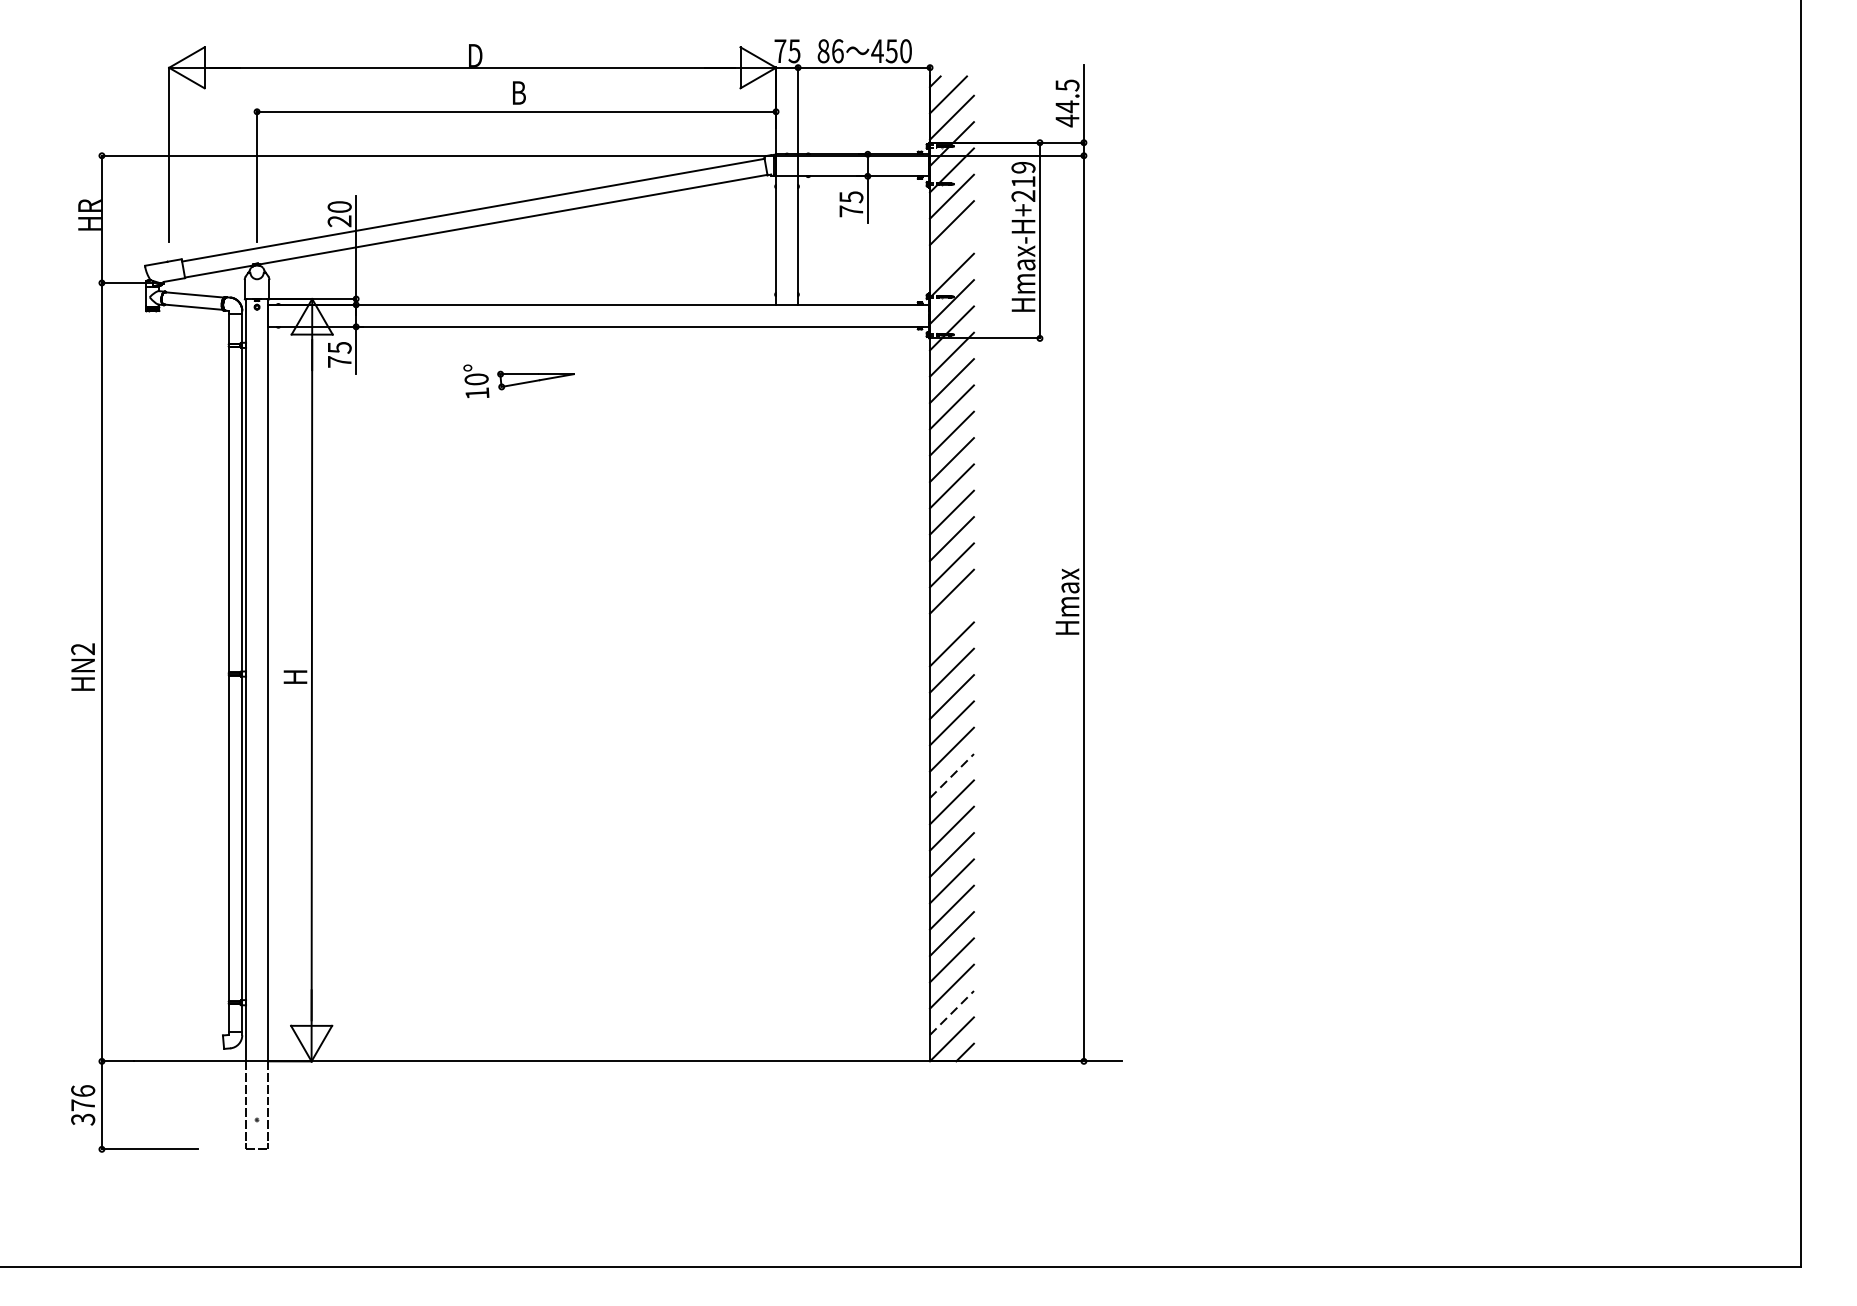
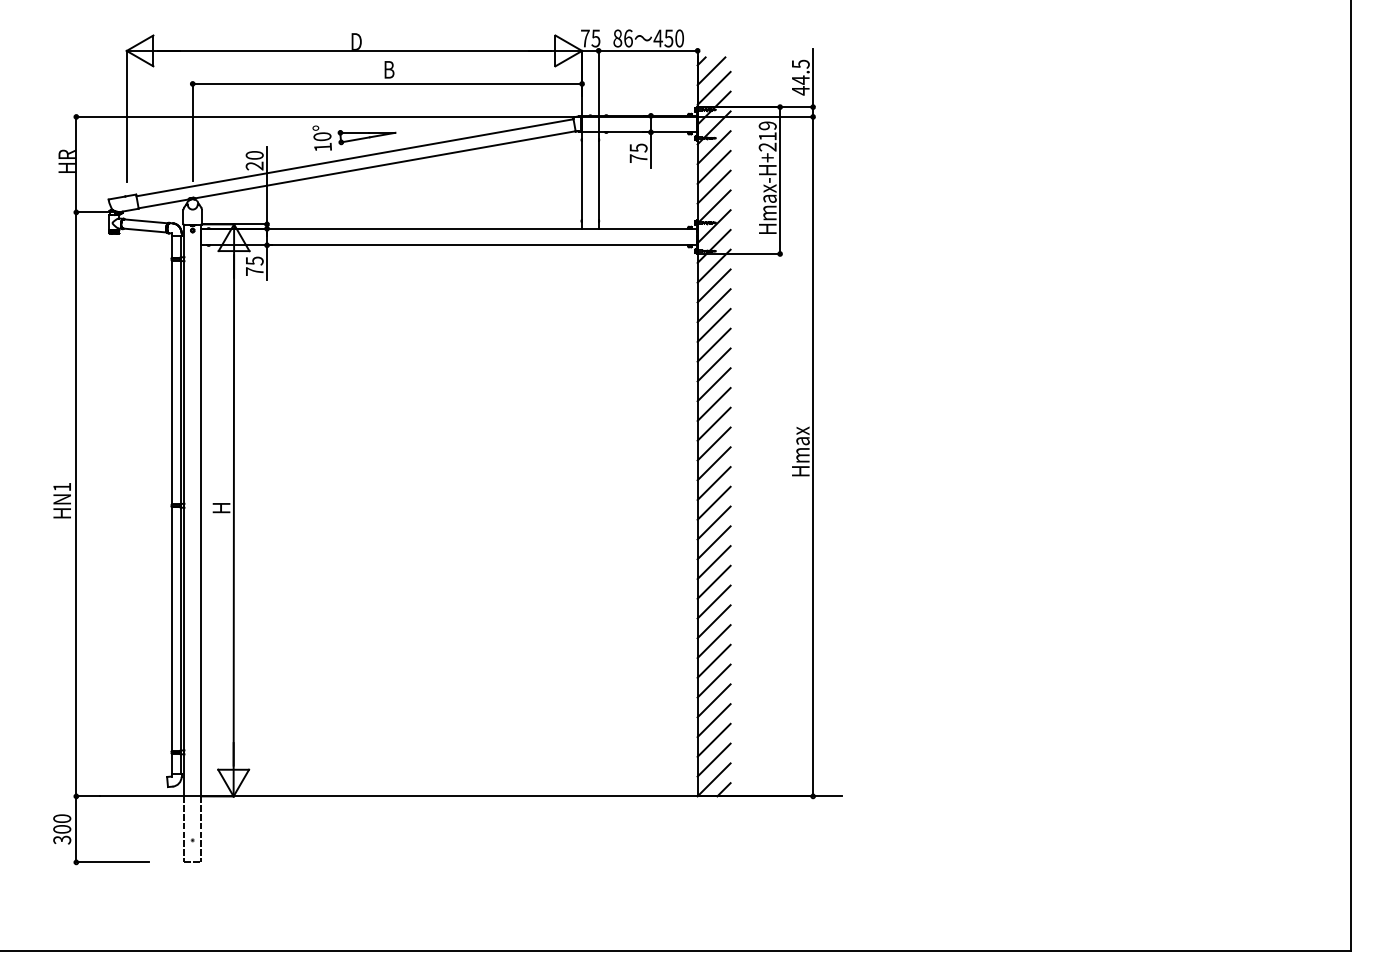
line: (951, 248) -> (713, 186), added
part: (519, 380) -> (354, 137), moved
line: (951, 617) -> (713, 463), added
text: (82, 648) -> (61, 486), HN2 -> HN1
line: (952, 774) -> (714, 581), dashed -> solid
line: (952, 1012) -> (714, 759), dashed -> solid
text: (83, 1097) -> (62, 823), 376 -> 300

